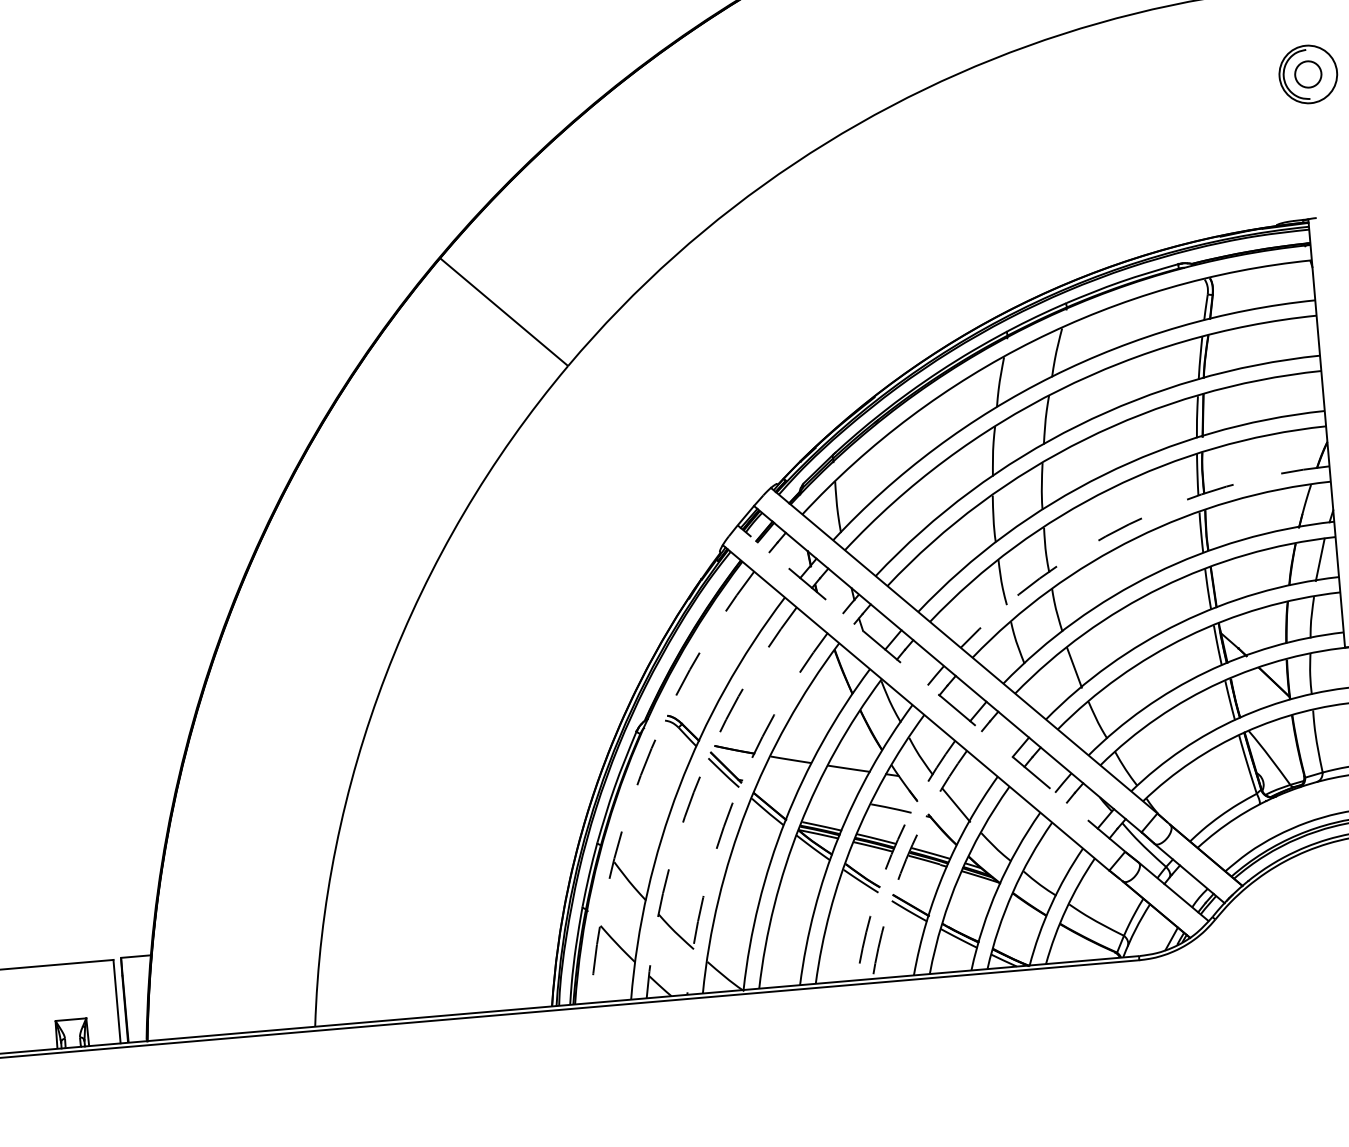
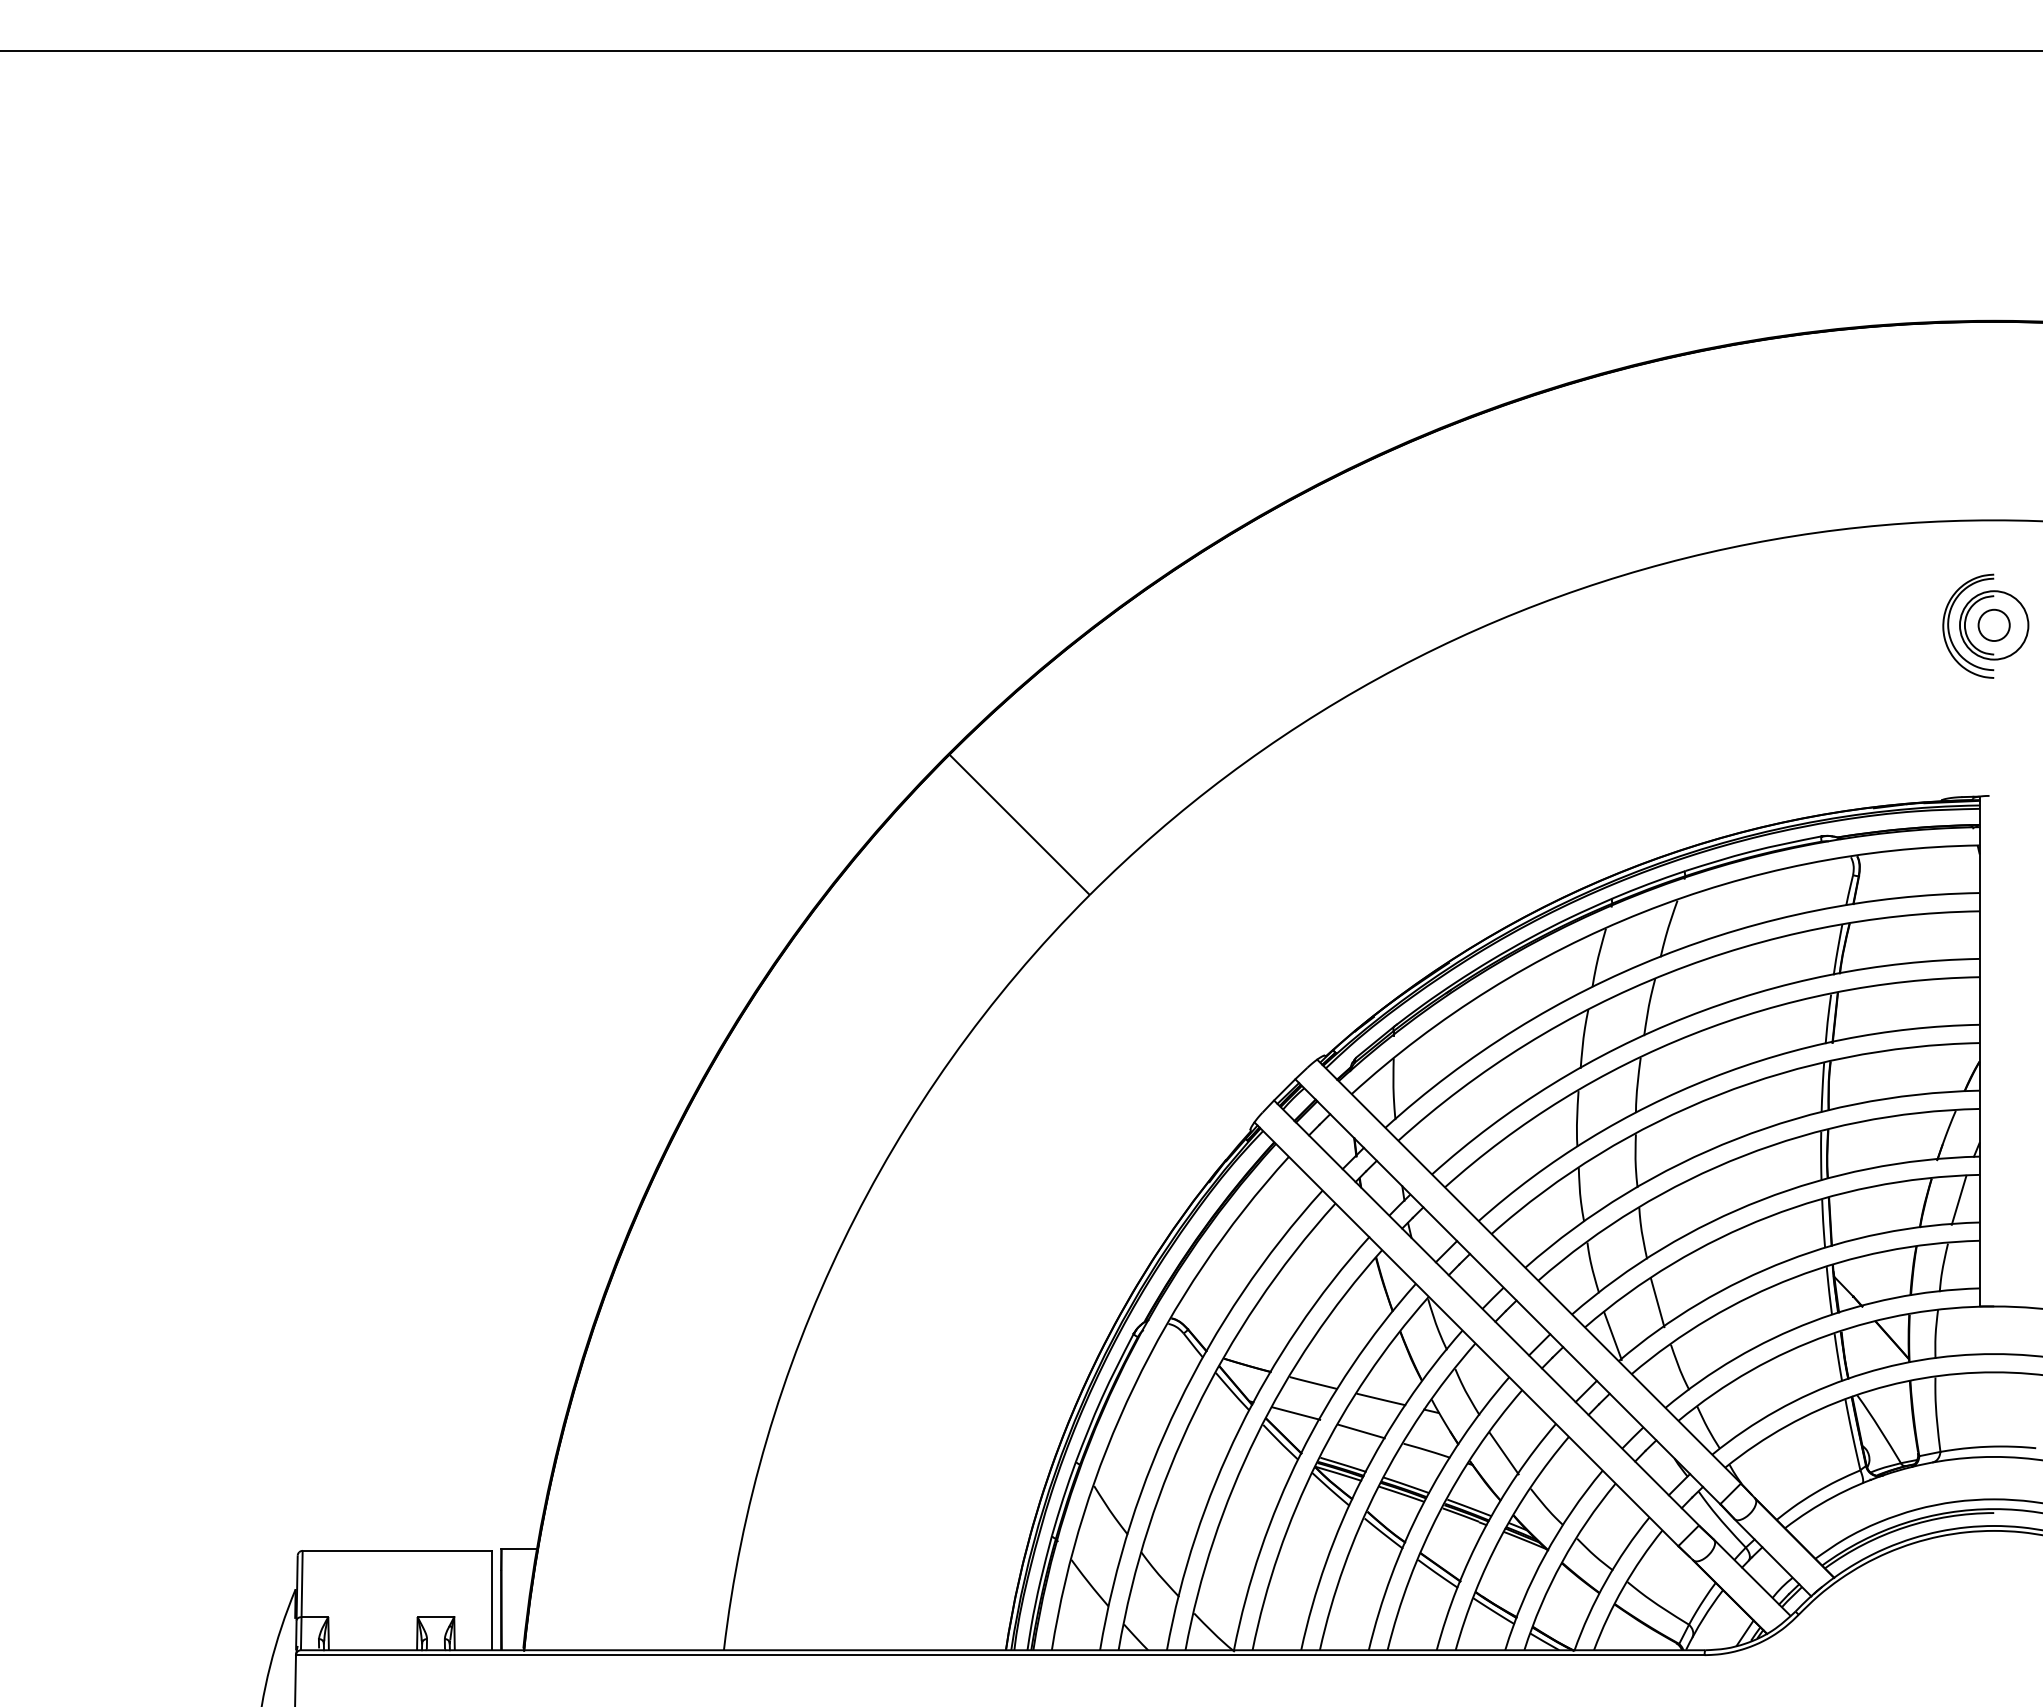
part: (1270, 77) -> (1949, 625), added
arc: (1128, 523) -> (1736, 1138), dashed -> solid
line: (931, 688) -> (1486, 1312), dashed -> solid
line: (1038, 698) -> (1612, 1335), added
arc: (641, 775) -> (1134, 1386), dashed -> solid
line: (778, 786) -> (1295, 1413), added
arc: (694, 792) -> (1195, 1411), dashed -> solid
line: (834, 797) -> (1361, 1431), added
arc: (732, 804) -> (1239, 1429), dashed -> solid
arc: (891, 854) -> (1422, 1505), dashed -> solid
arc: (906, 859) -> (1439, 1512), dashed -> solid

